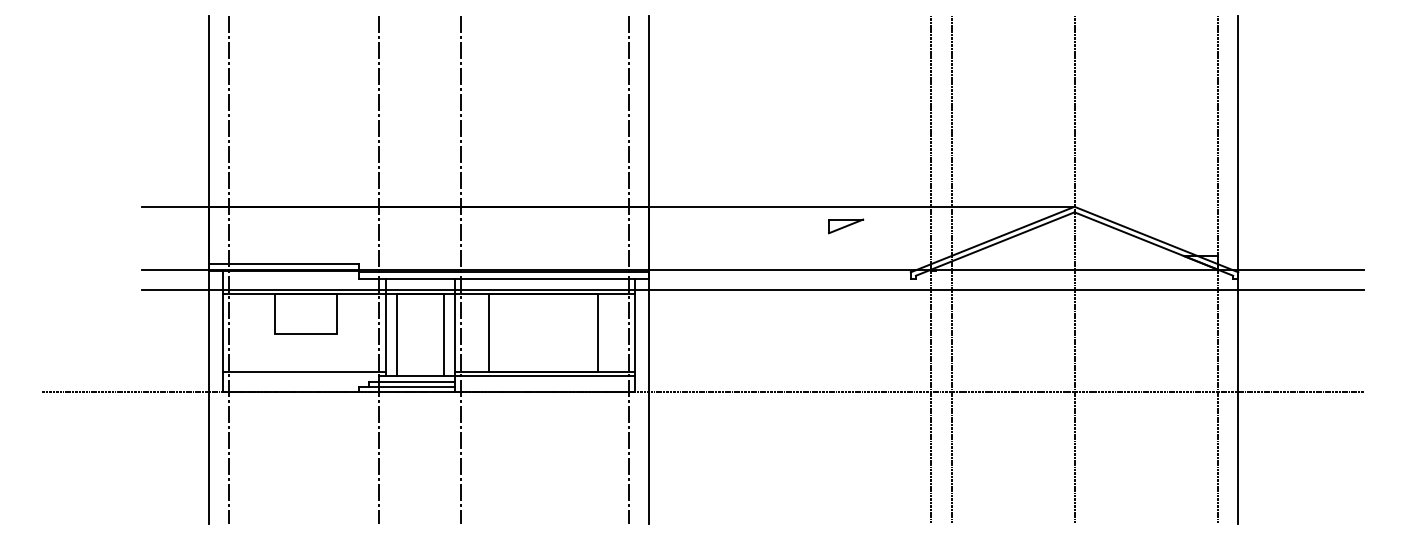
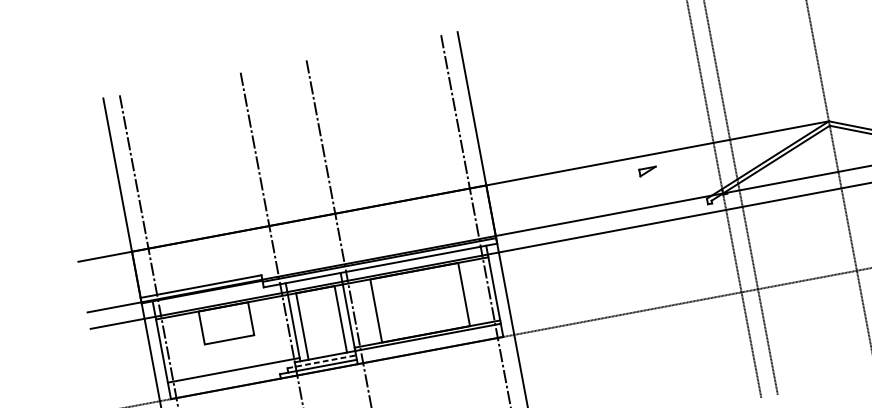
part: (846, 226) -> (648, 171), size x0.6
line: (411, 381) -> (321, 361), solid -> dashed

